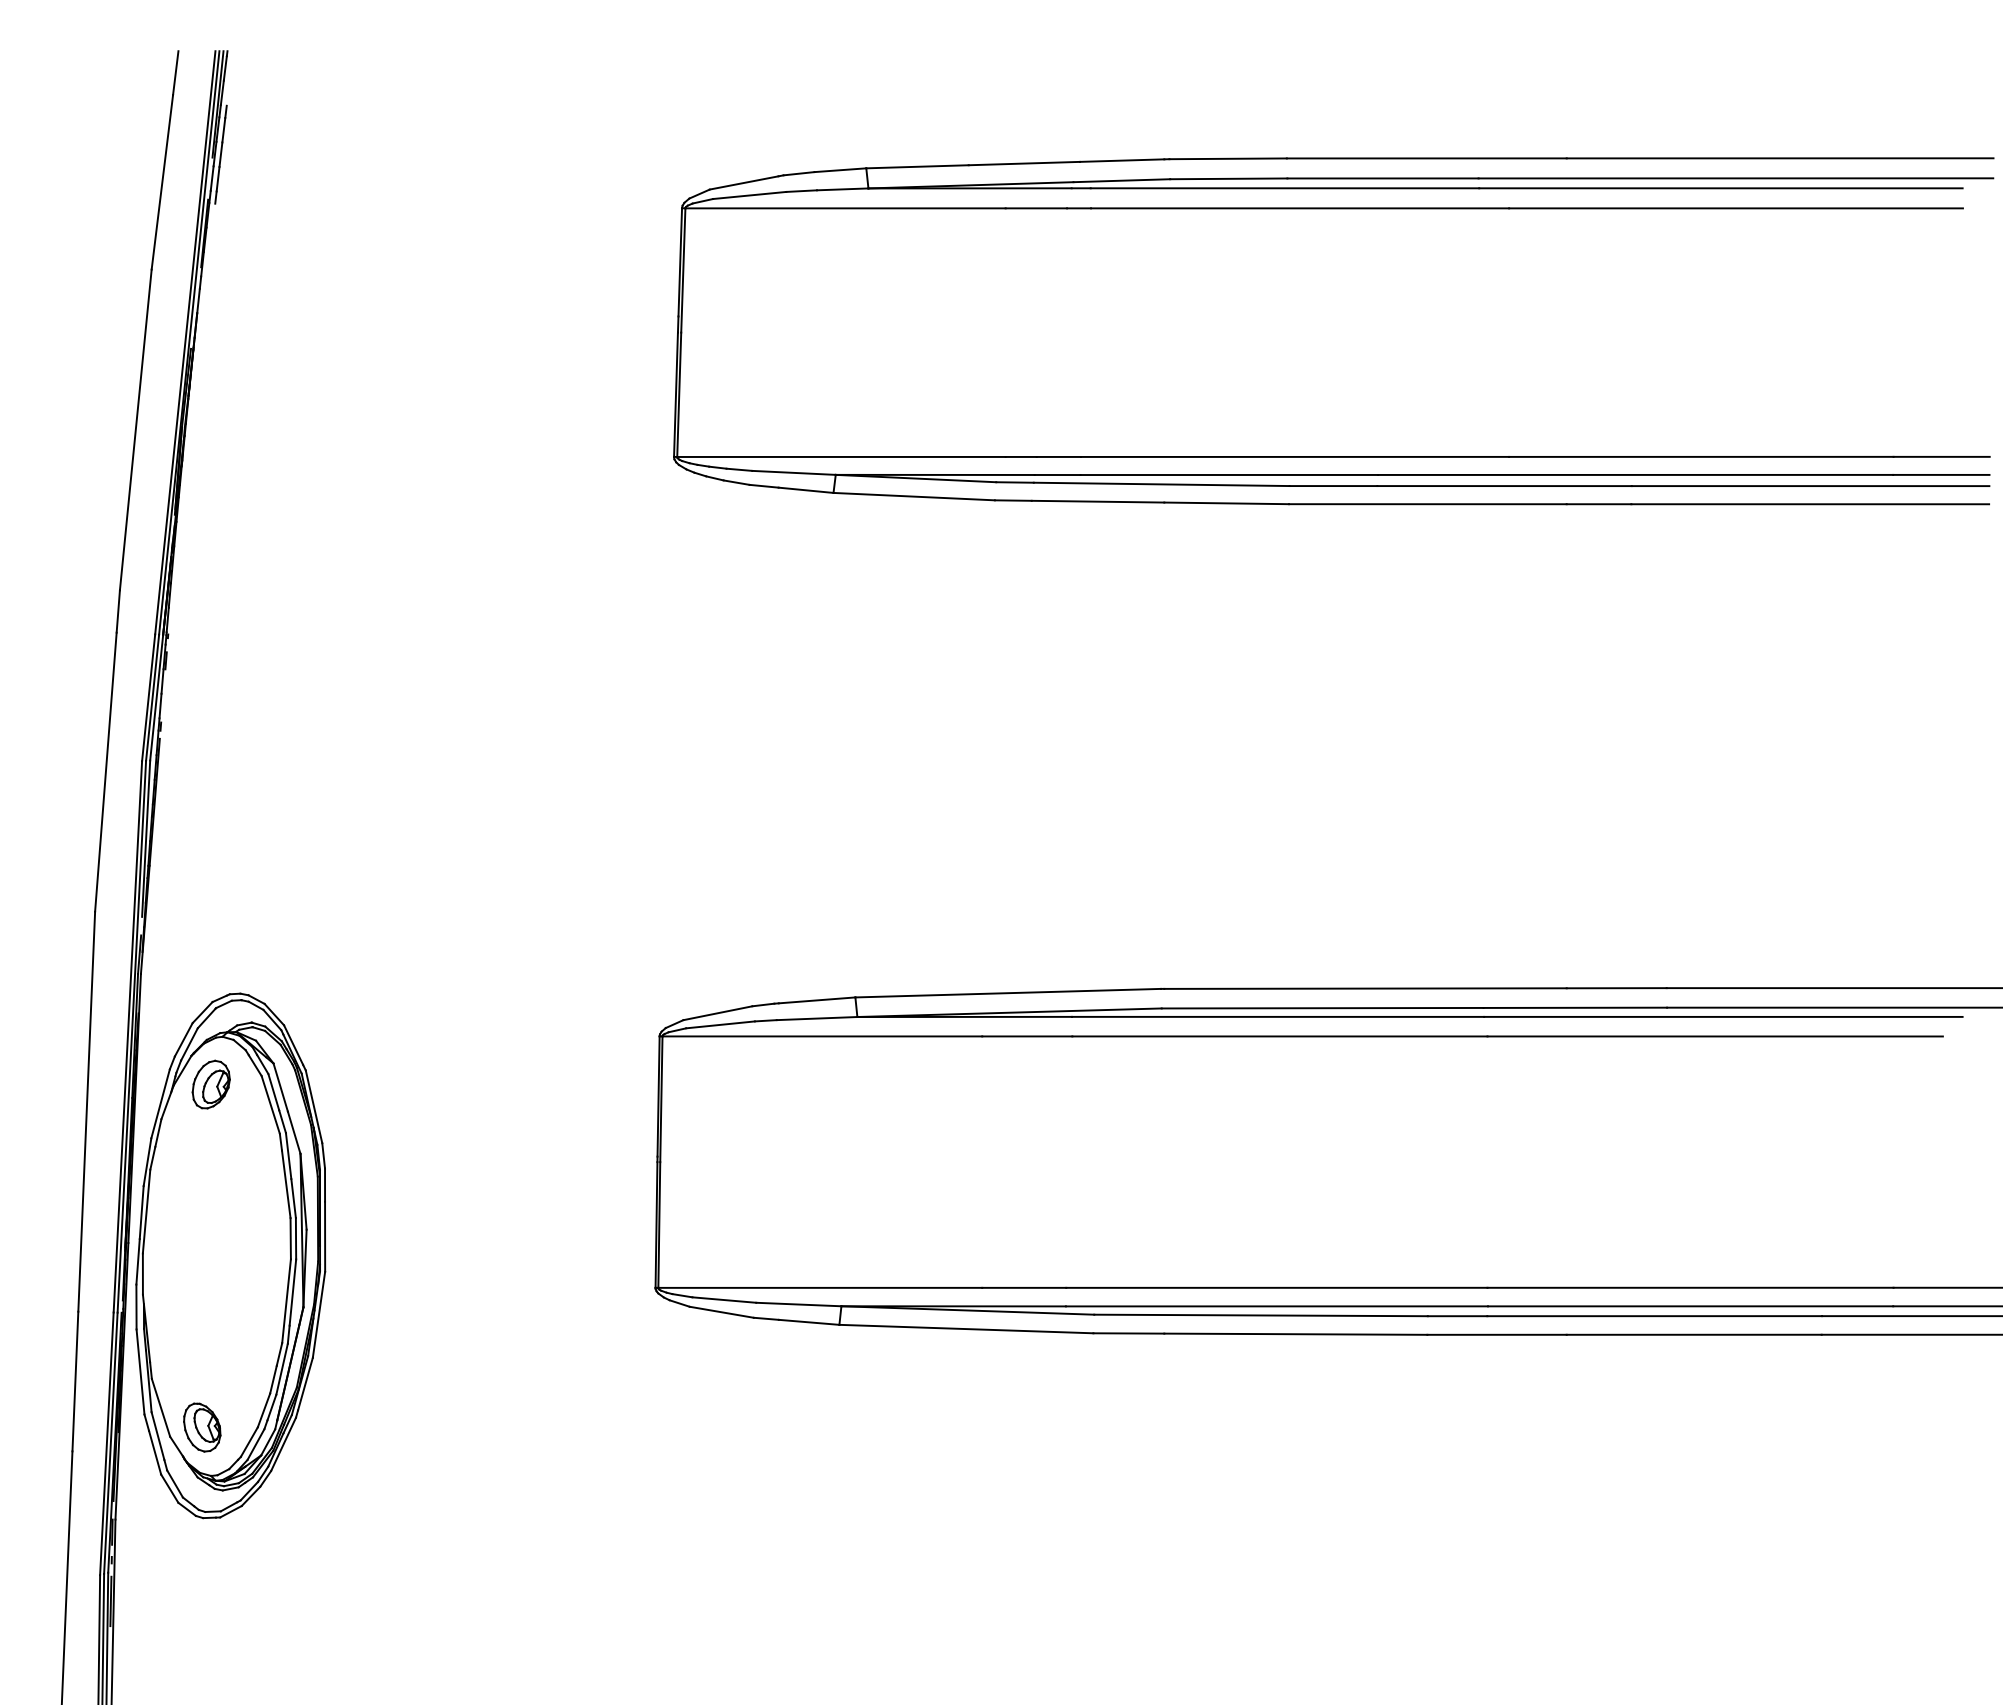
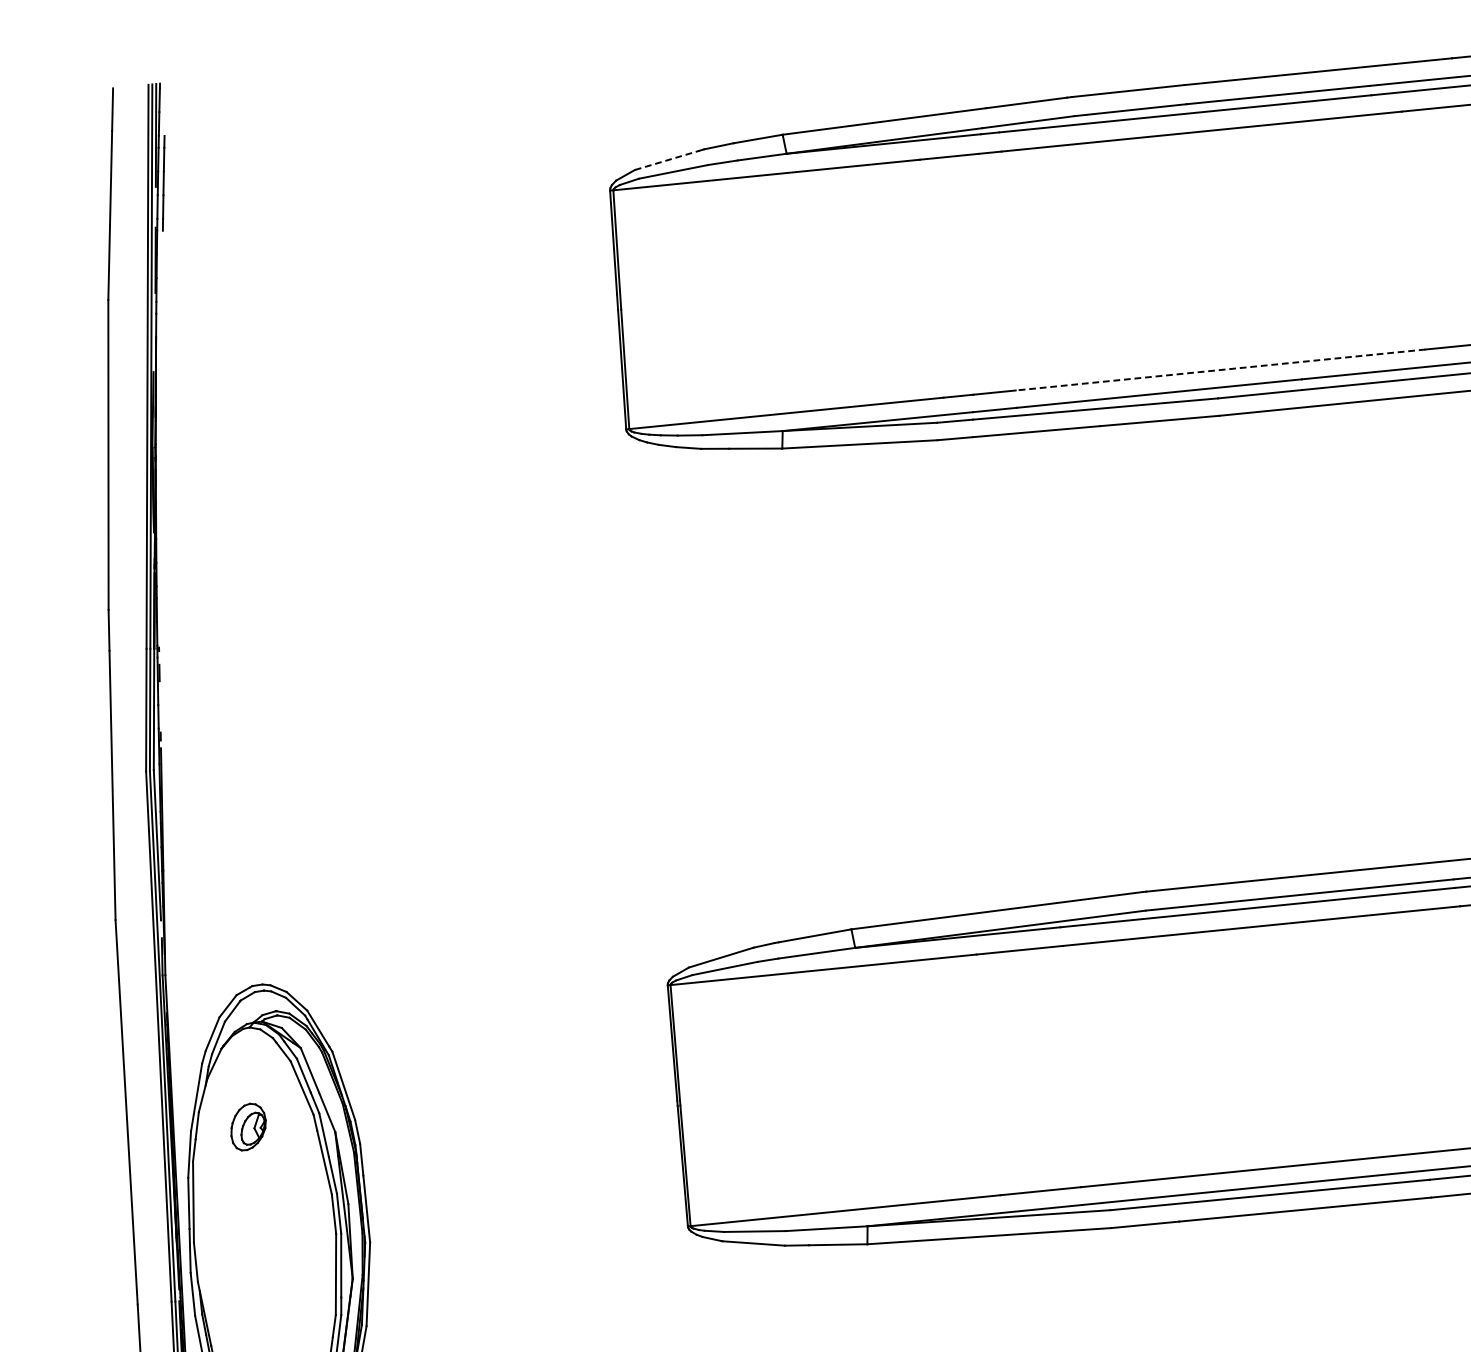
line: (744, 182) -> (667, 159), solid -> dashed
line: (1294, 456) -> (1220, 369), solid -> dashed
part: (210, 1084) -> (247, 1126), moved

